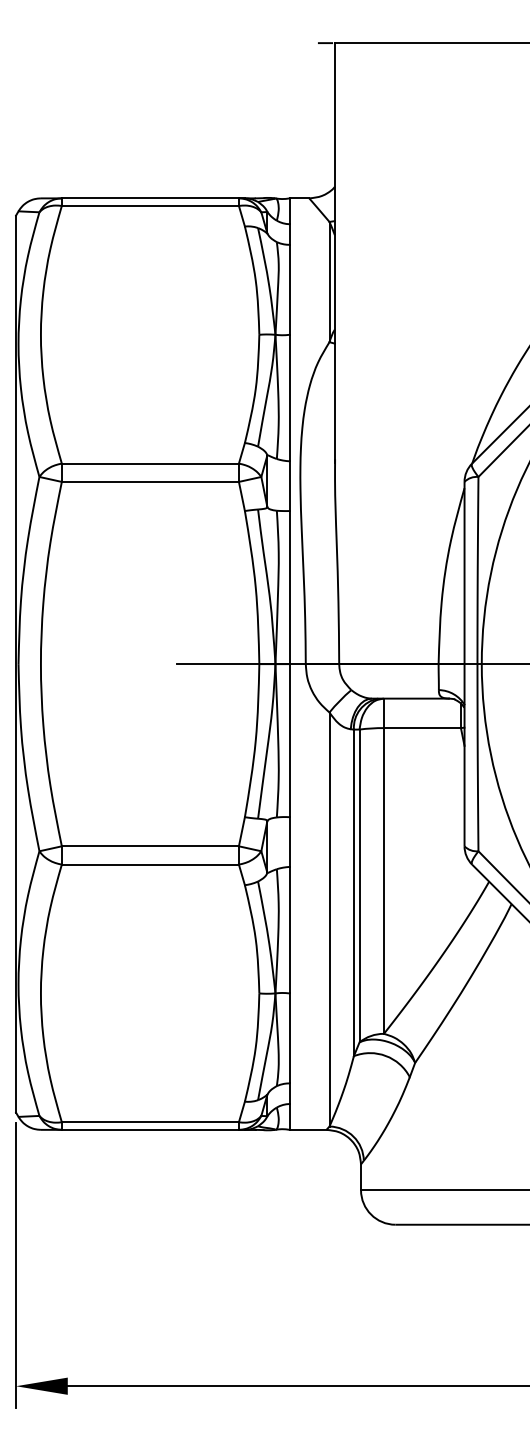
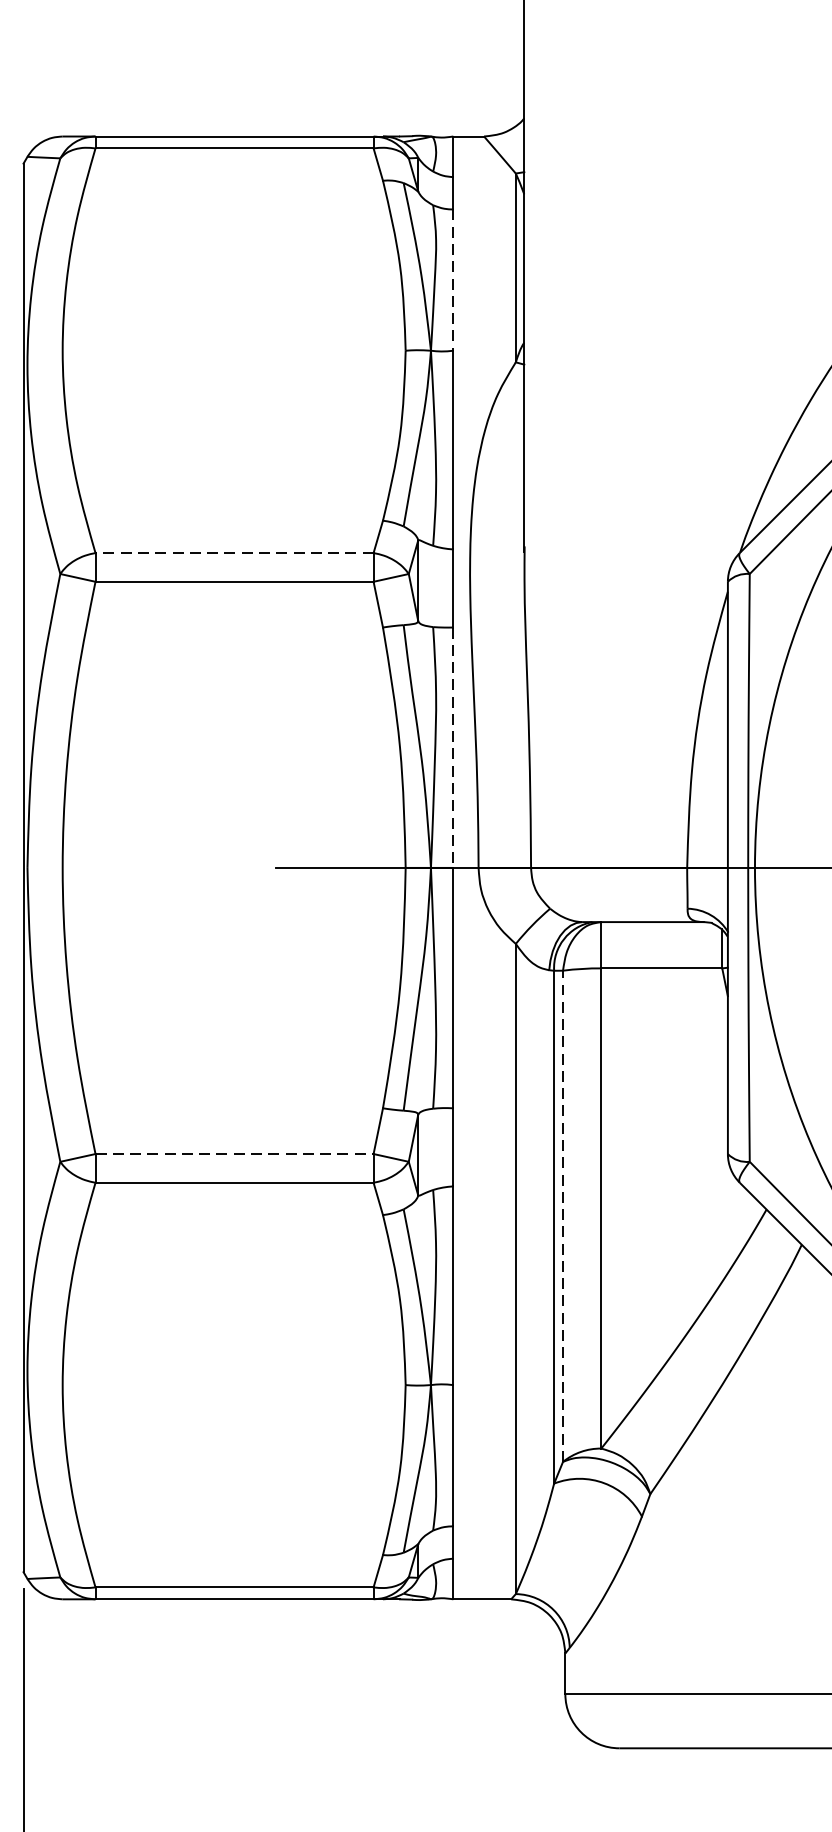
line: (289, 289) -> (453, 279), solid -> dashed
line: (150, 463) -> (234, 552), solid -> dashed
line: (289, 587) -> (453, 747), solid -> dashed
line: (150, 846) -> (234, 1154), solid -> dashed
line: (359, 885) -> (562, 1215), solid -> dashed

